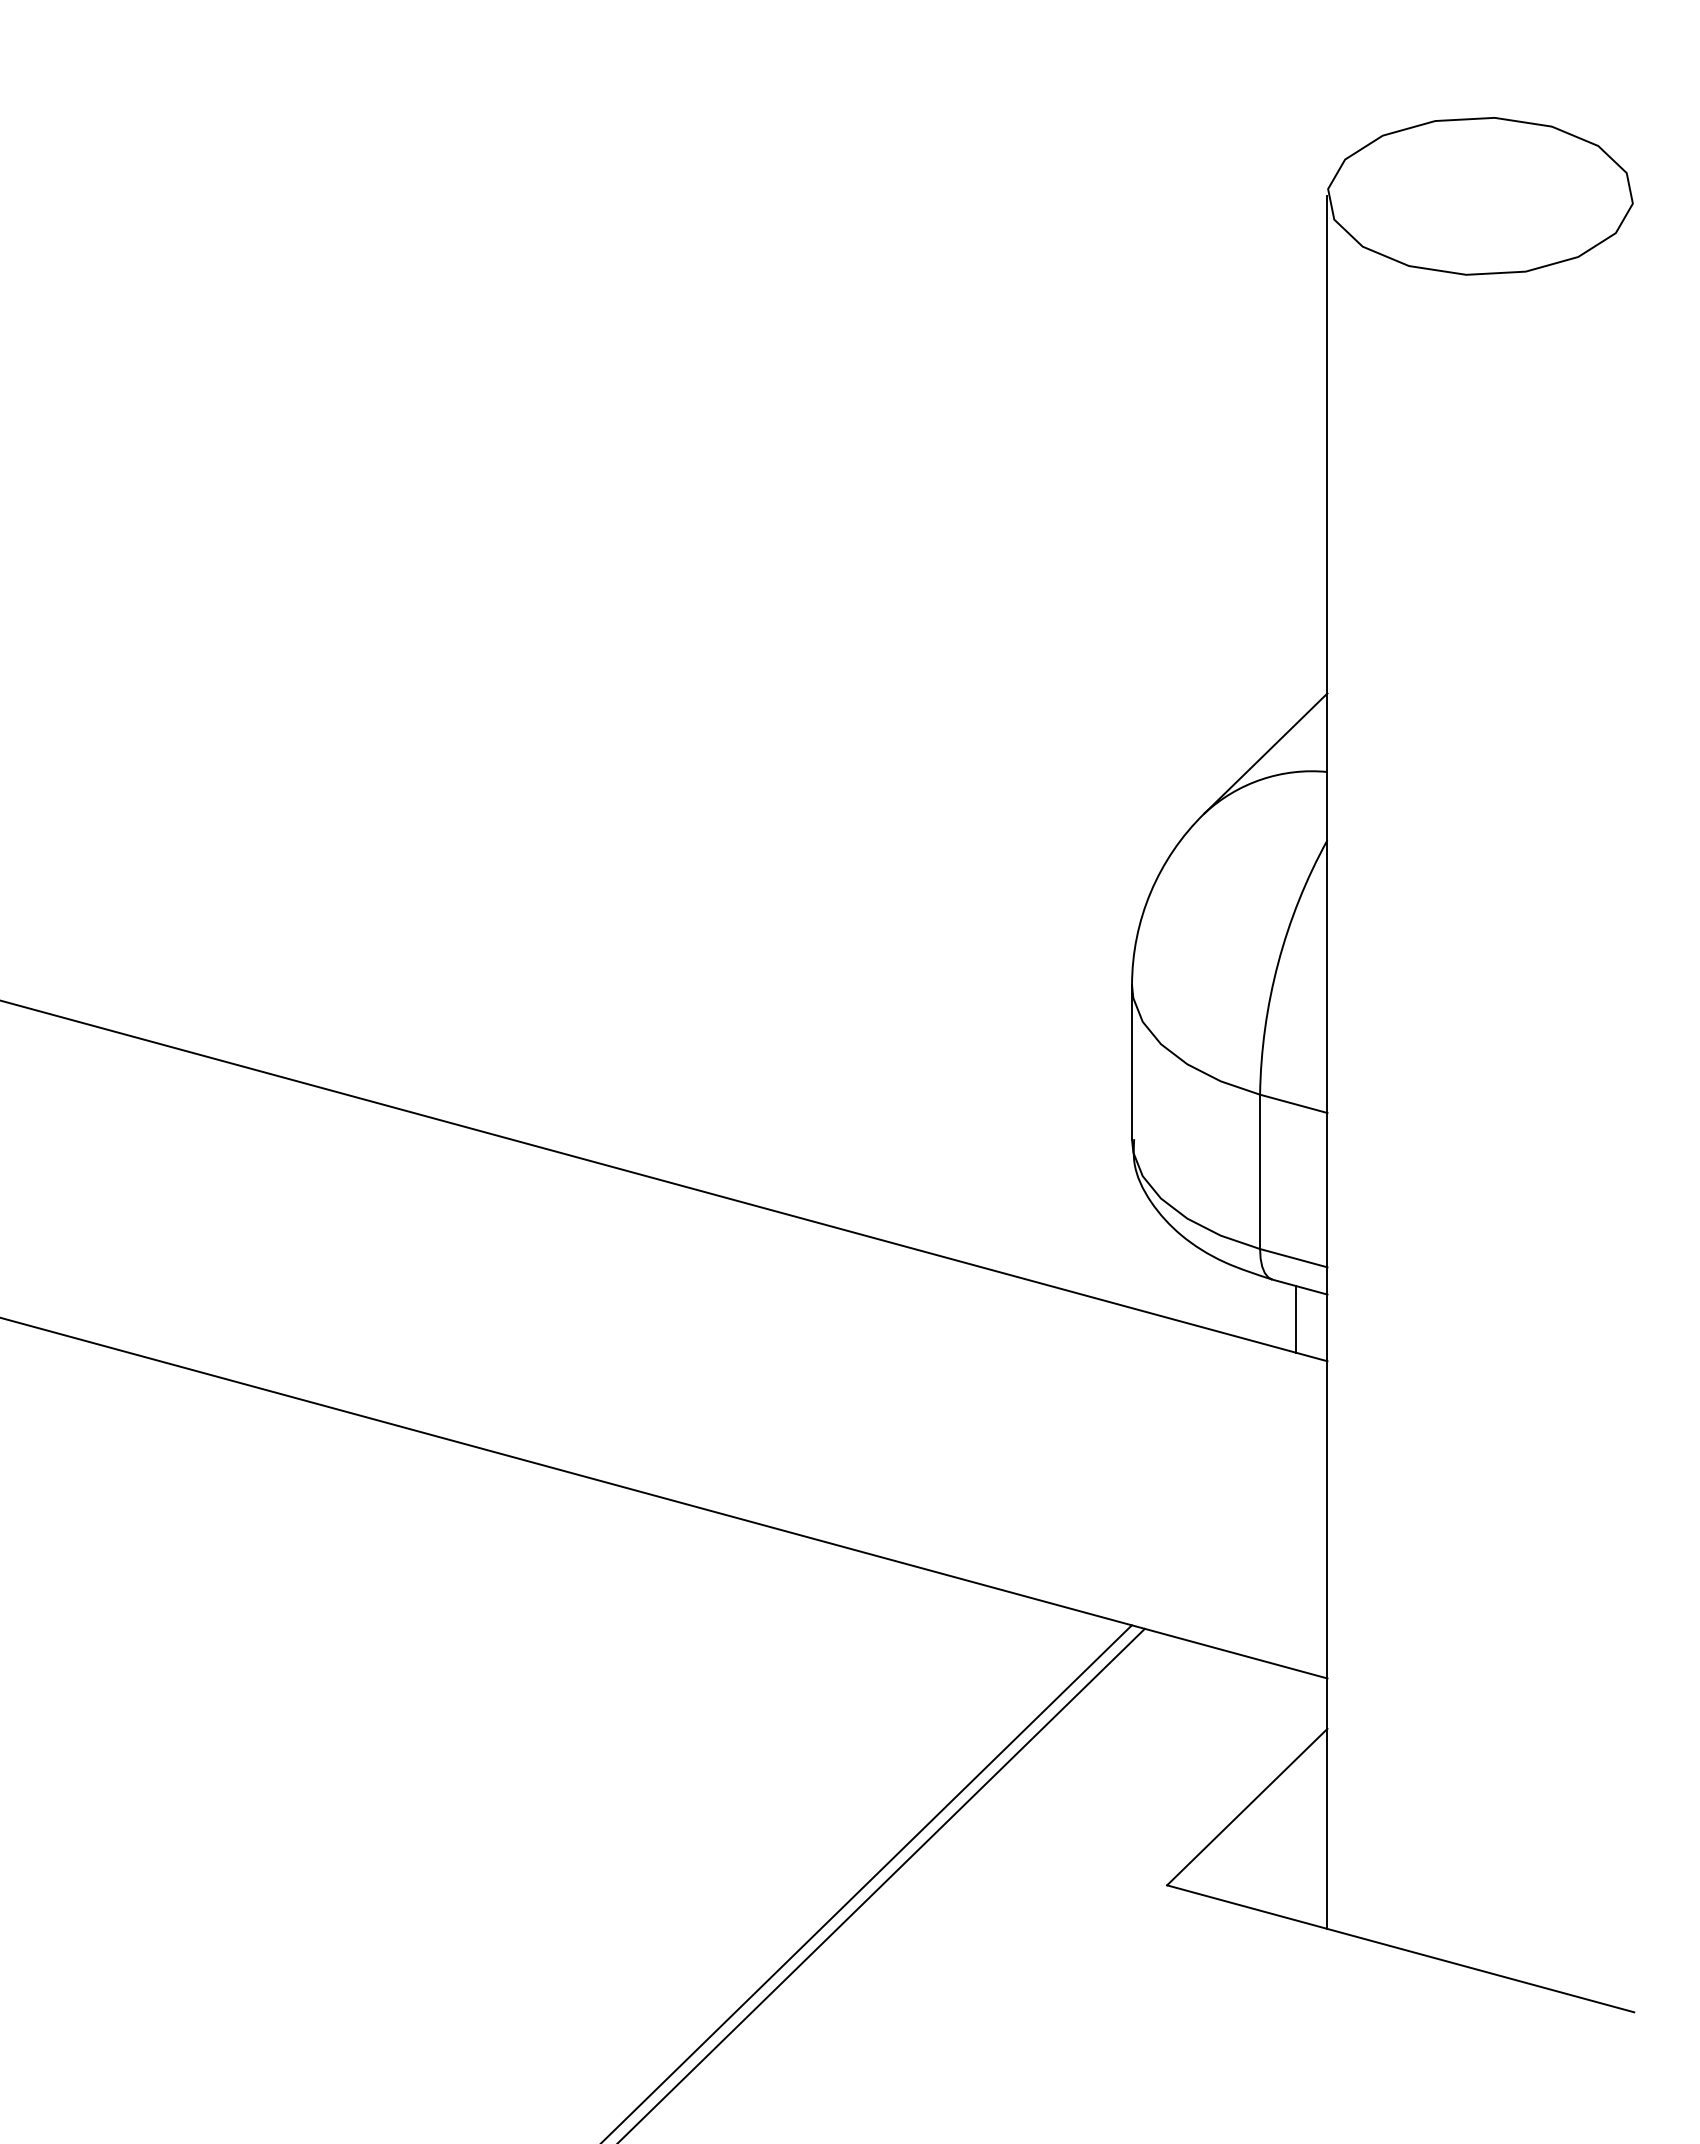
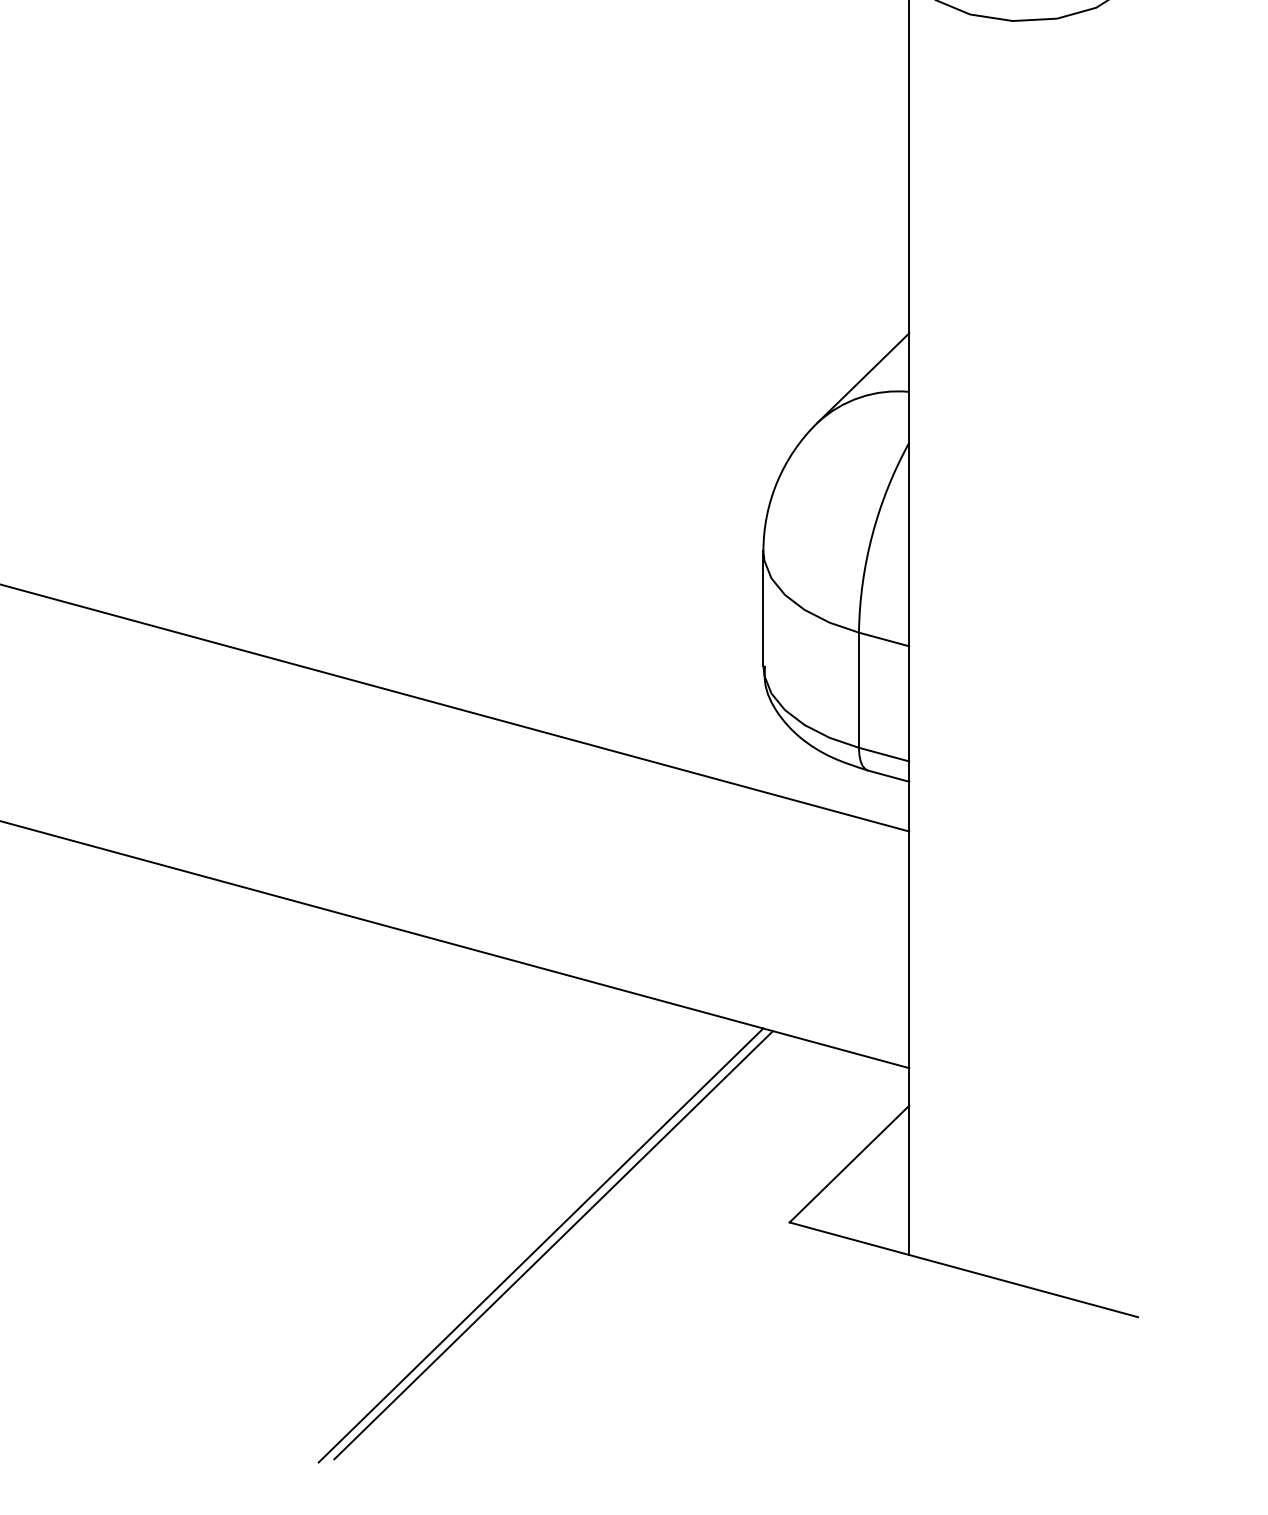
line: (1296, 1319) -> (886, 800), removed

